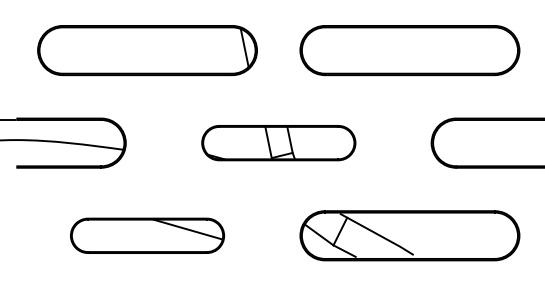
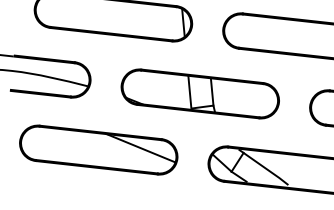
part: (278, 142) -> (200, 93), size x1.43
part: (147, 235) -> (98, 149), size x1.43

